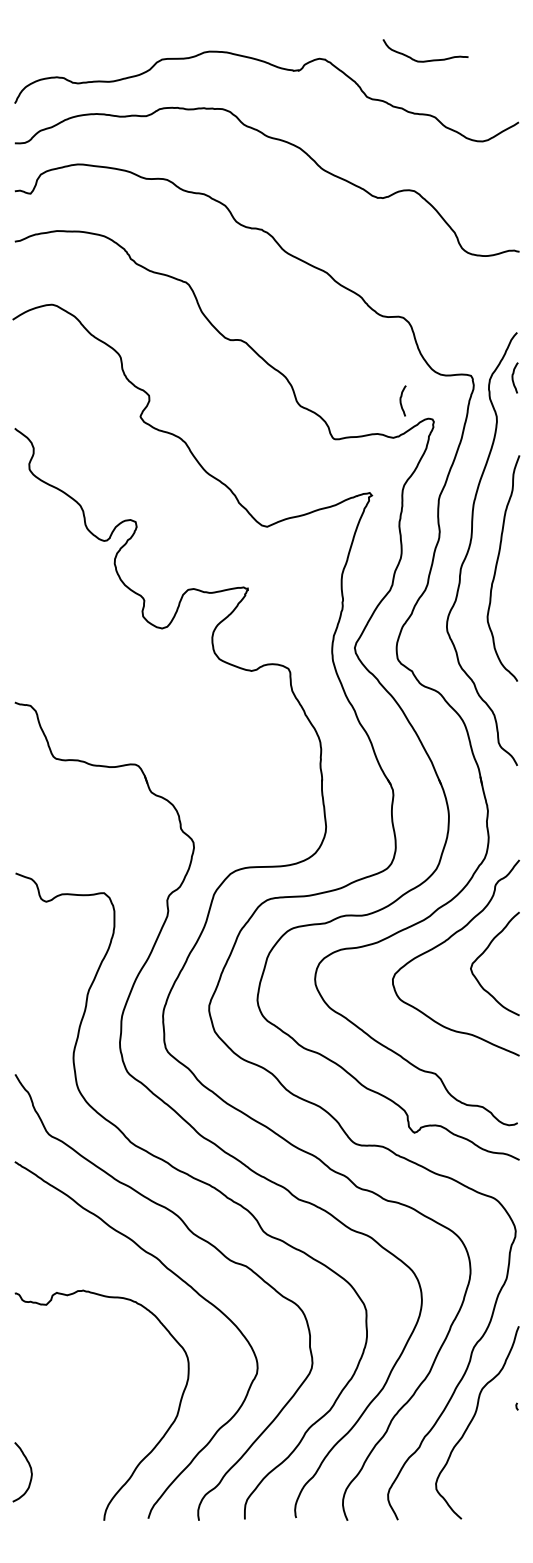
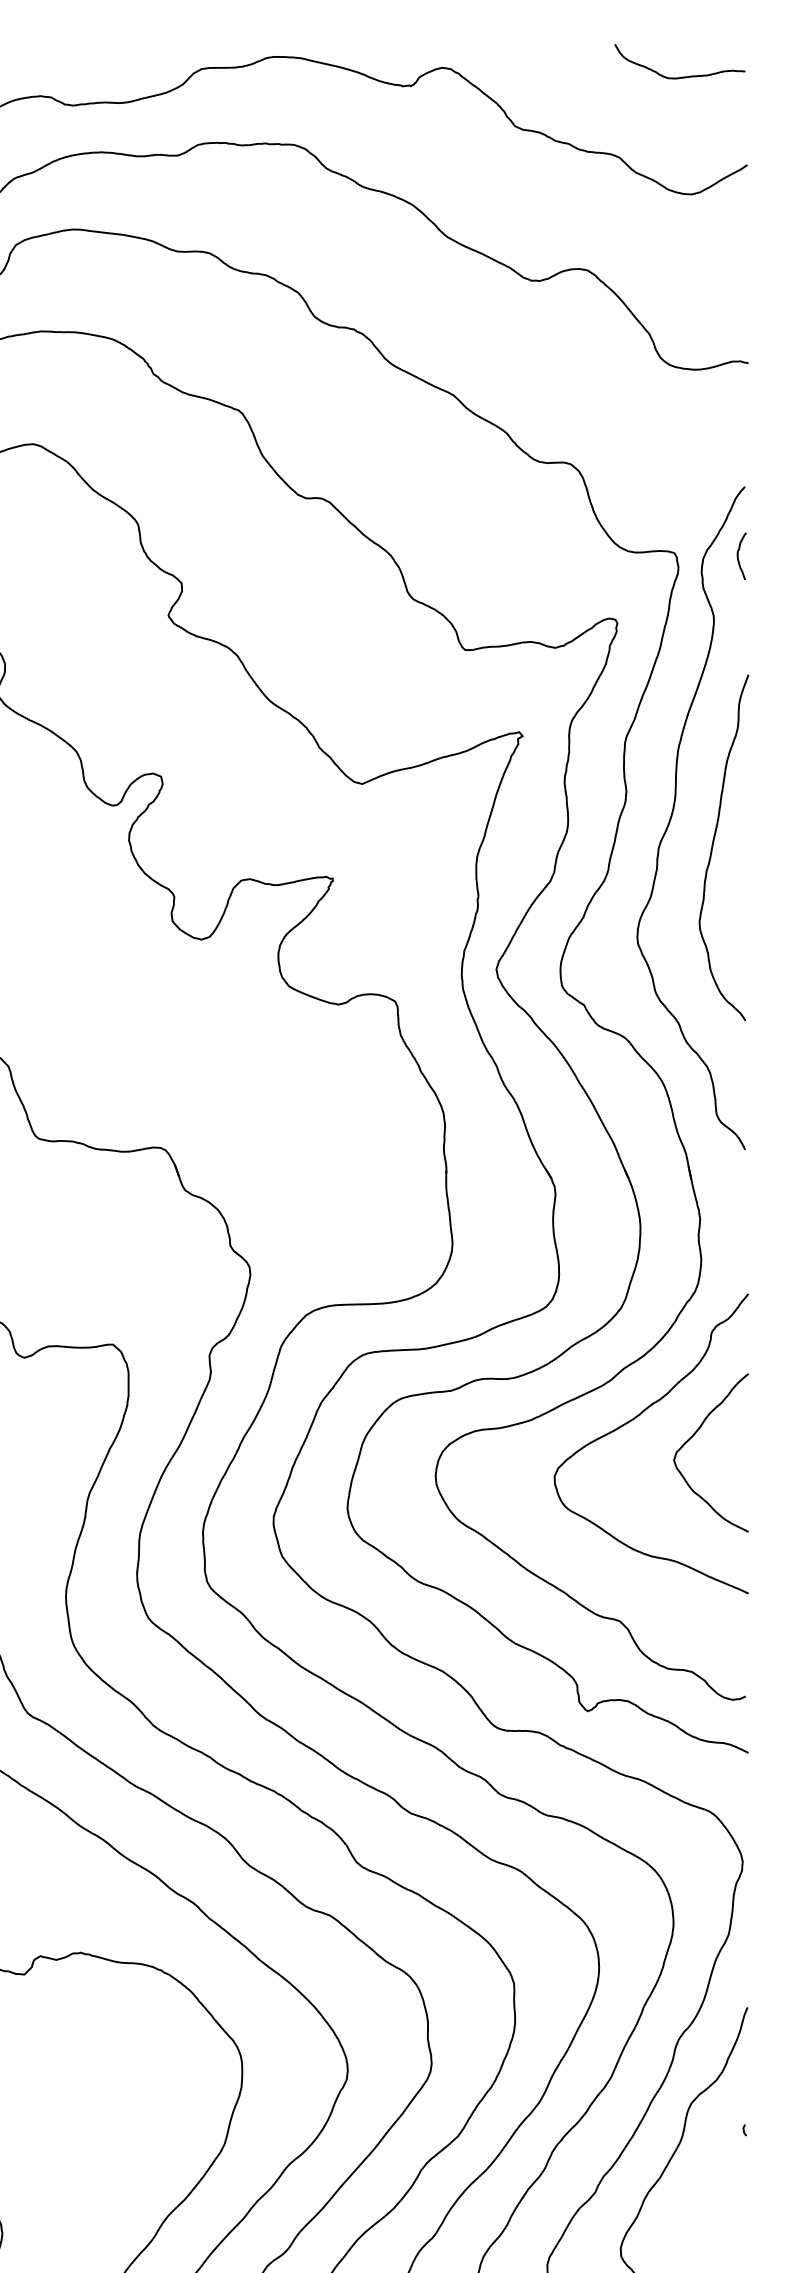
curve: (425, 60) -> (679, 76), moved
curve: (401, 400) -> (567, 590), removed

